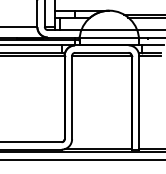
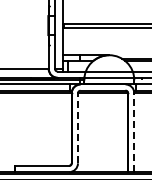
line: (71, 96) -> (77, 127), solid -> dashed
line: (139, 102) -> (134, 132), solid -> dashed

